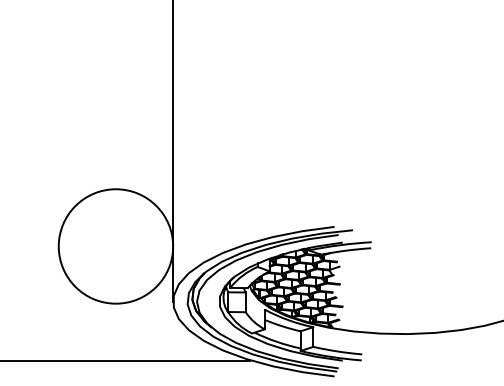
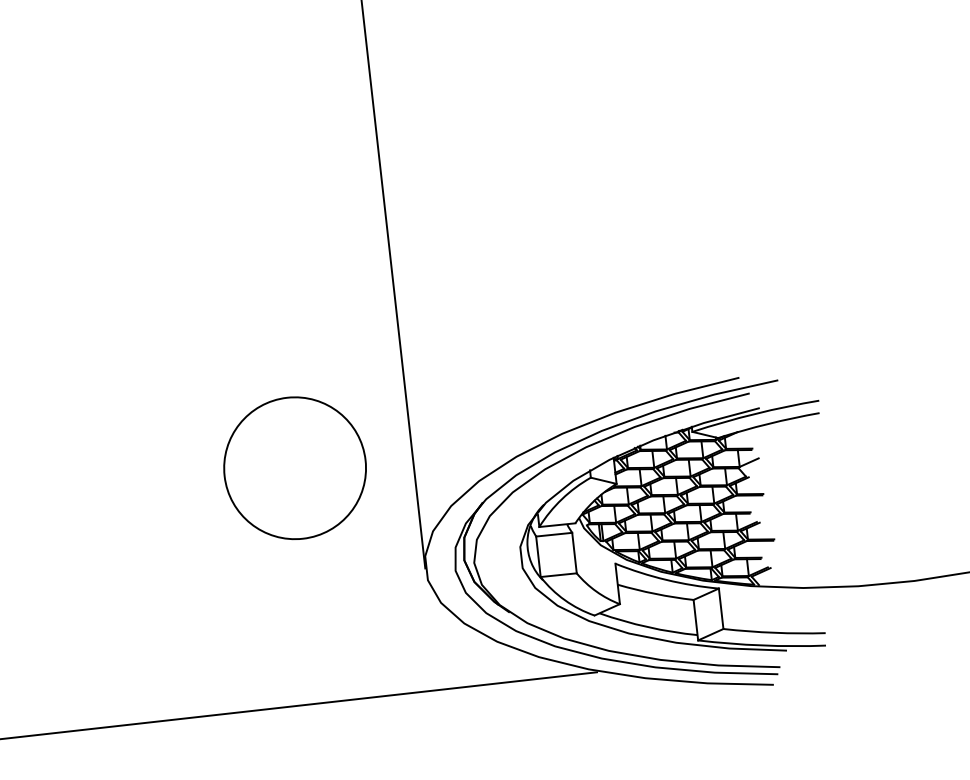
circle: (115, 246) -> (294, 468), size x0.6

